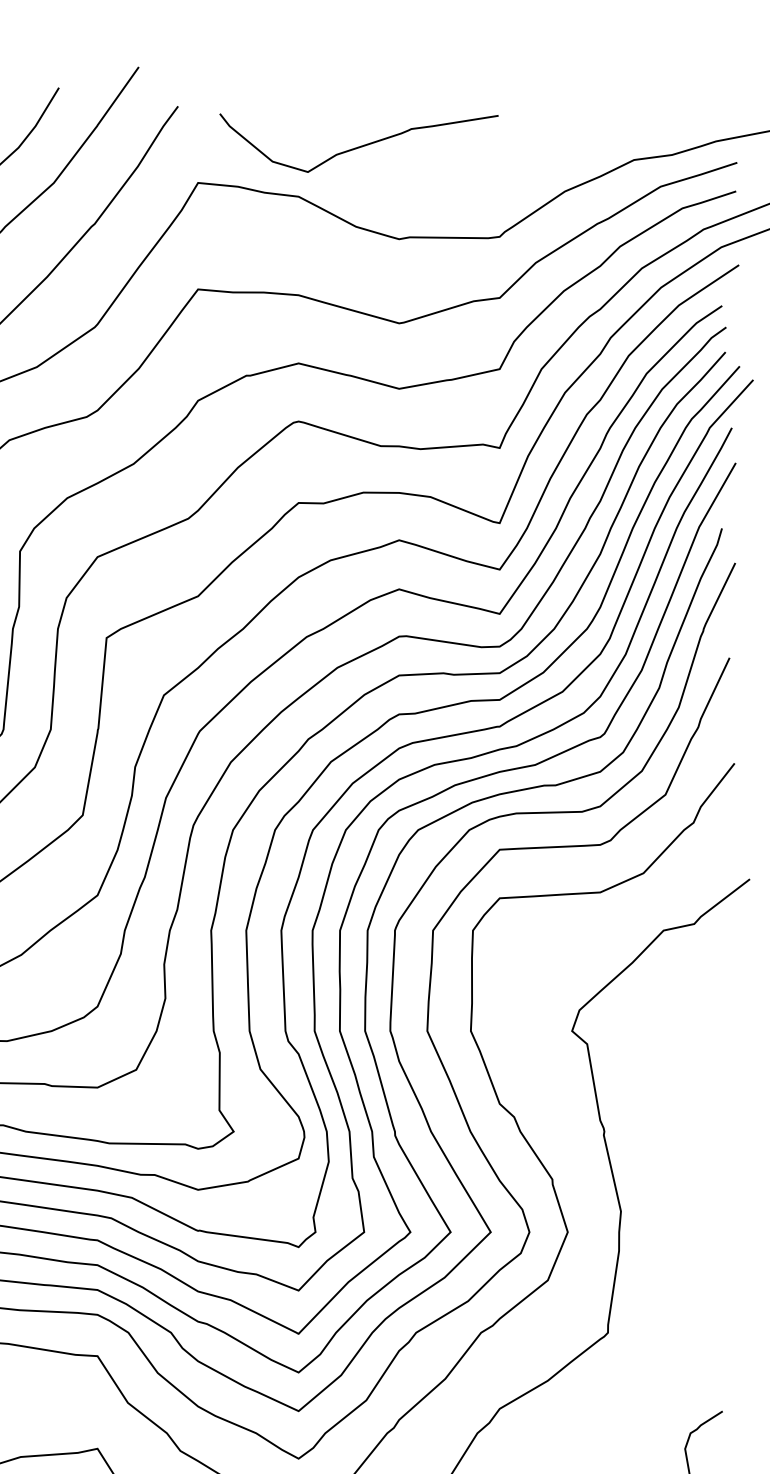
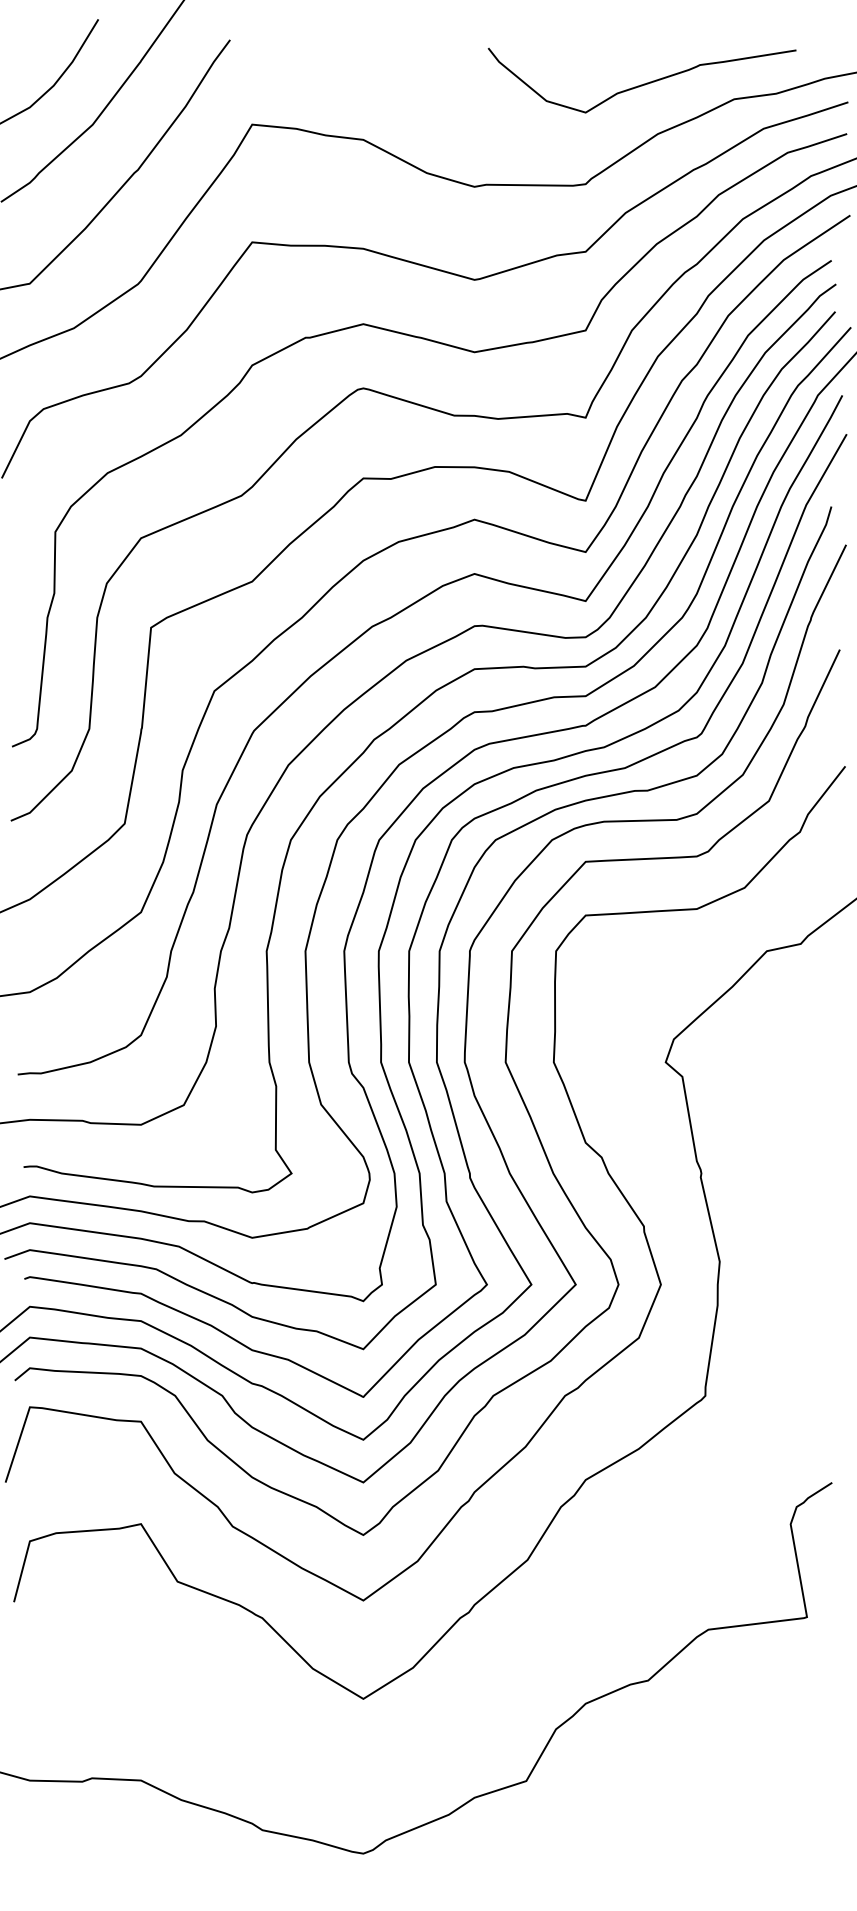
curve: (360, 145) -> (643, 83), moved

